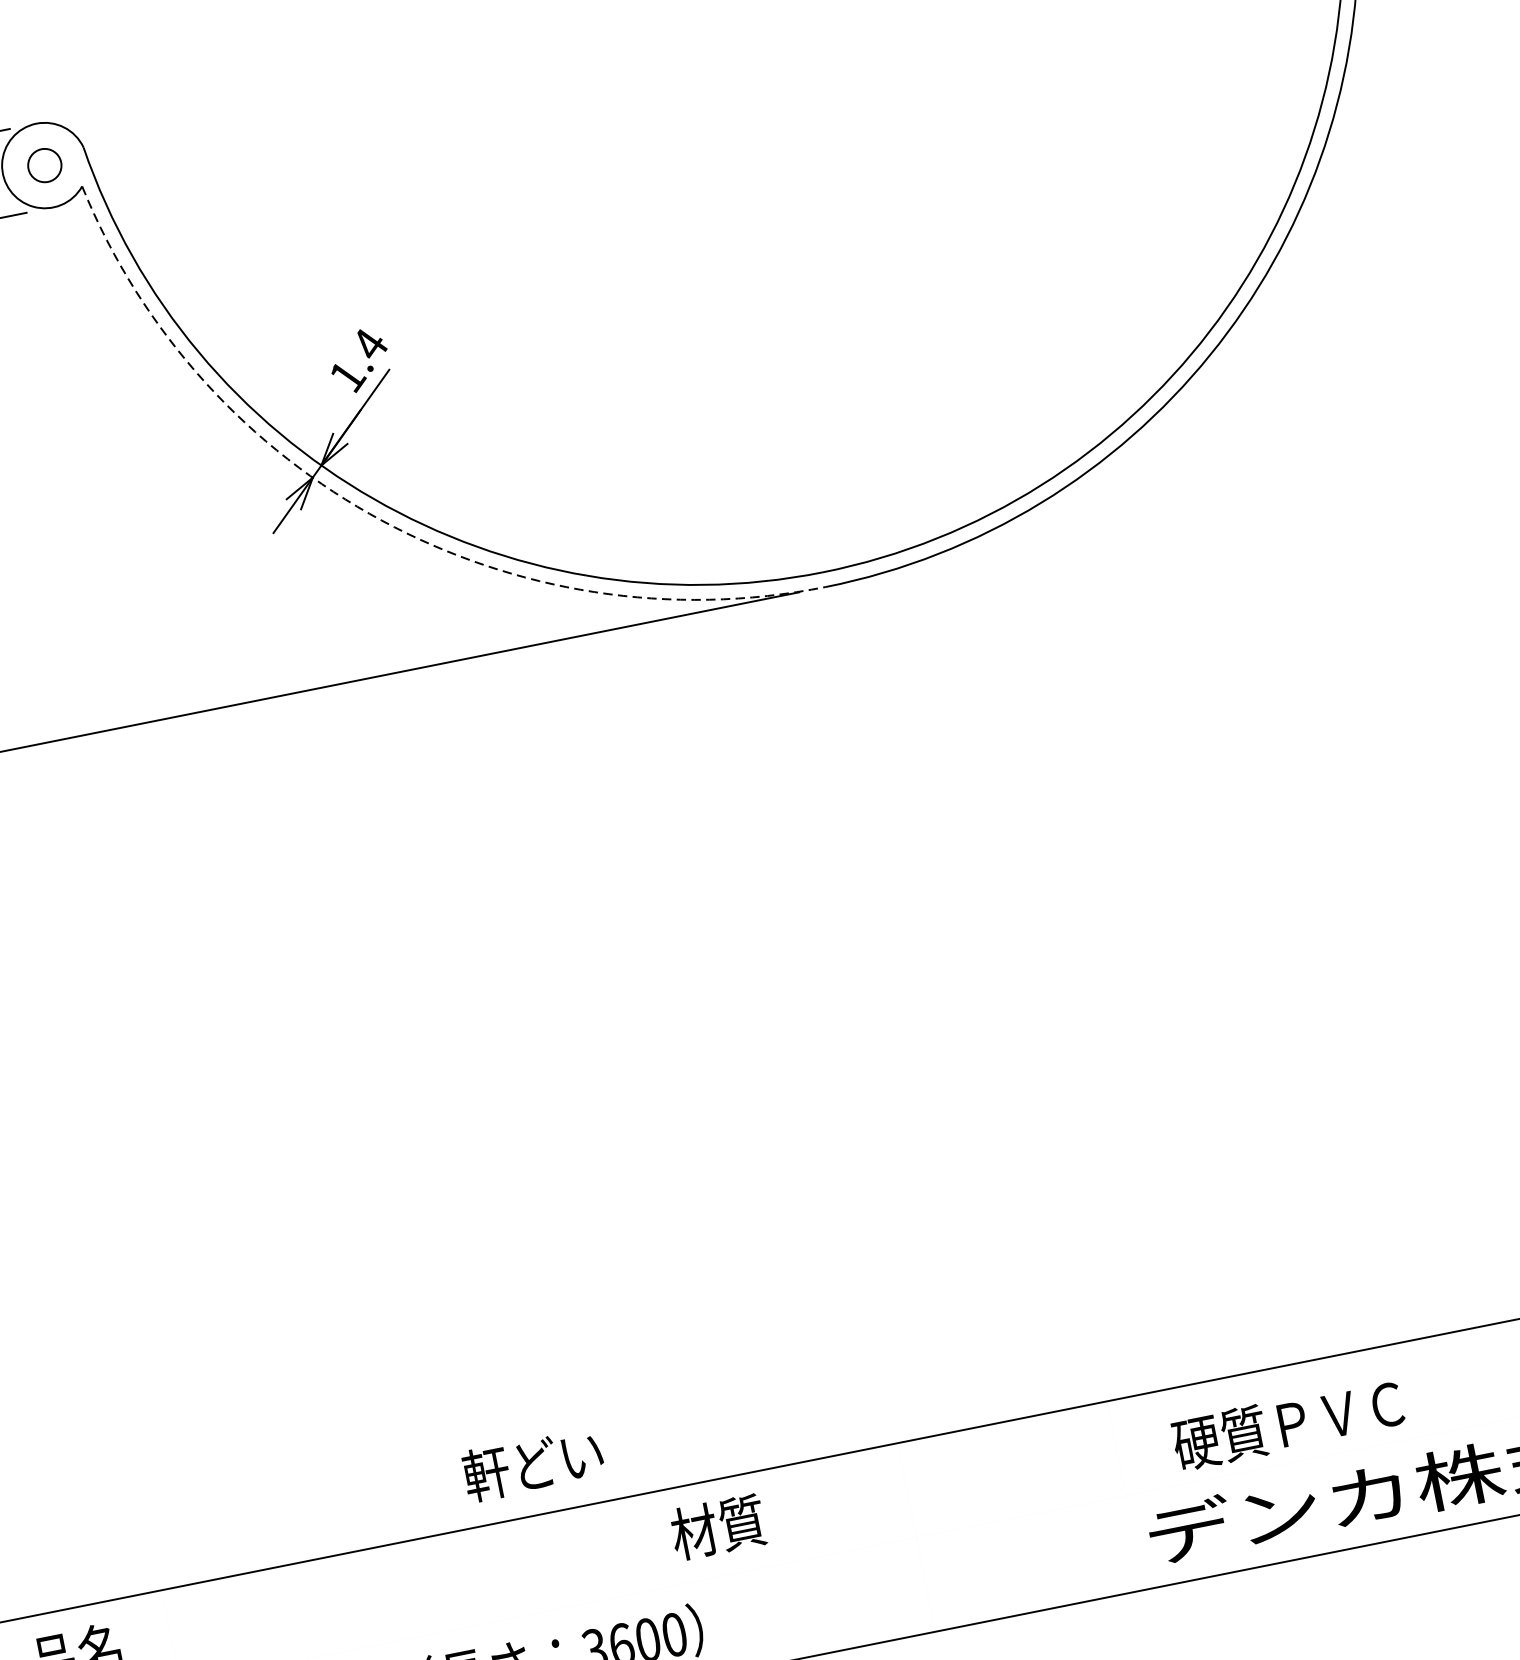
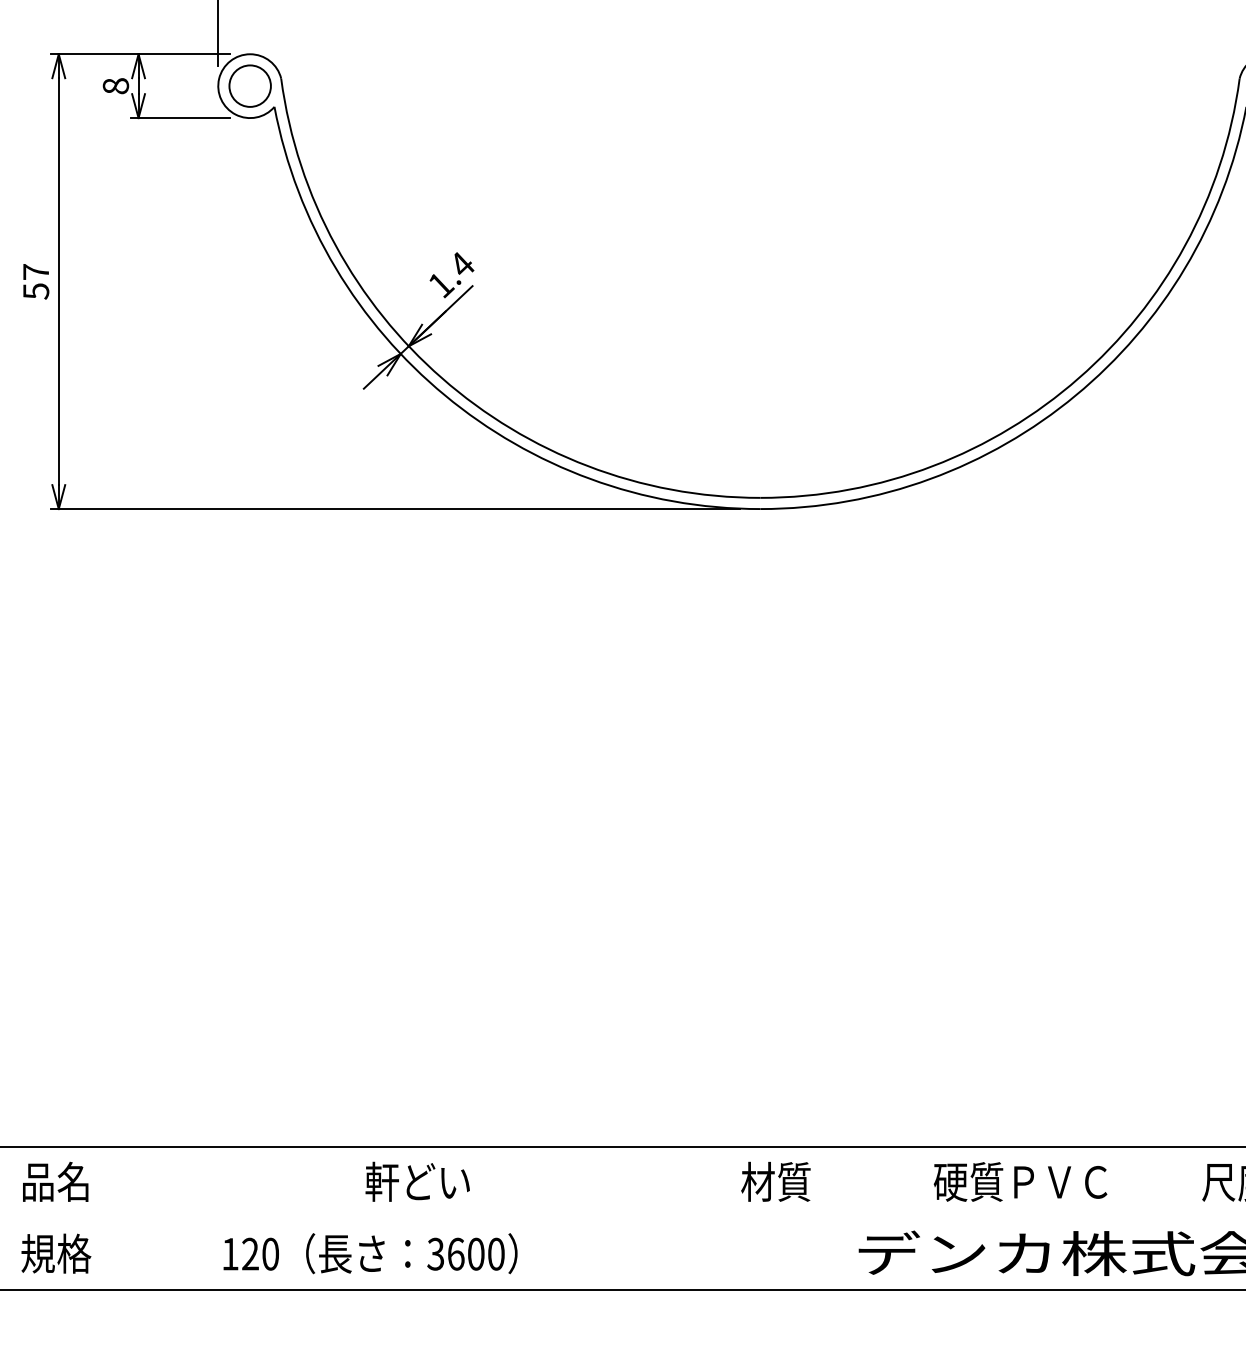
circle: (43, 164) -> (249, 85), size x1.67
arc: (382, 520) -> (445, 395), dashed -> solid
text: (1288, 1423) -> (1020, 1181), moved
text: (532, 1464) -> (417, 1181), moved
text: (717, 1526) -> (775, 1181), moved

